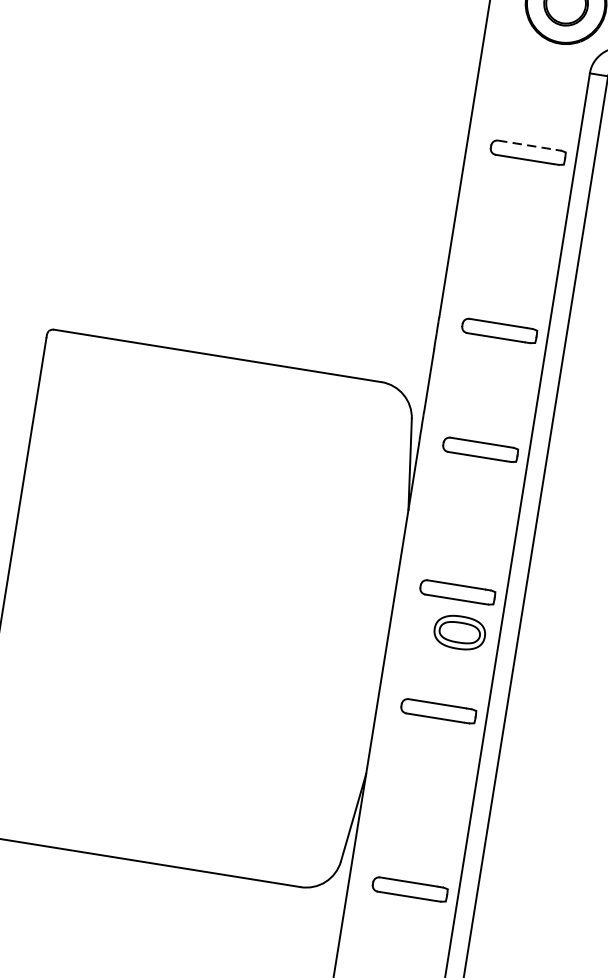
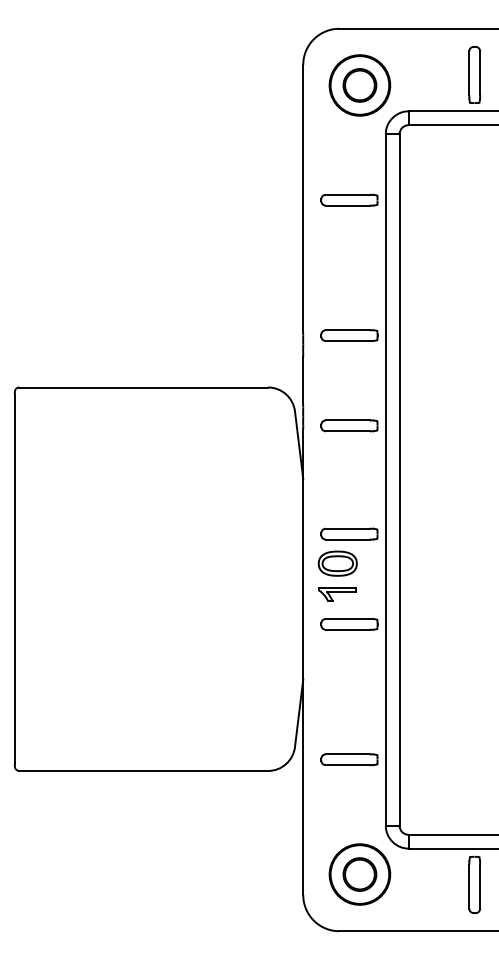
line: (526, 144) -> (347, 194), dashed -> solid
part: (459, 632) -> (337, 563), moved
part: (429, 669) -> (337, 594), added

